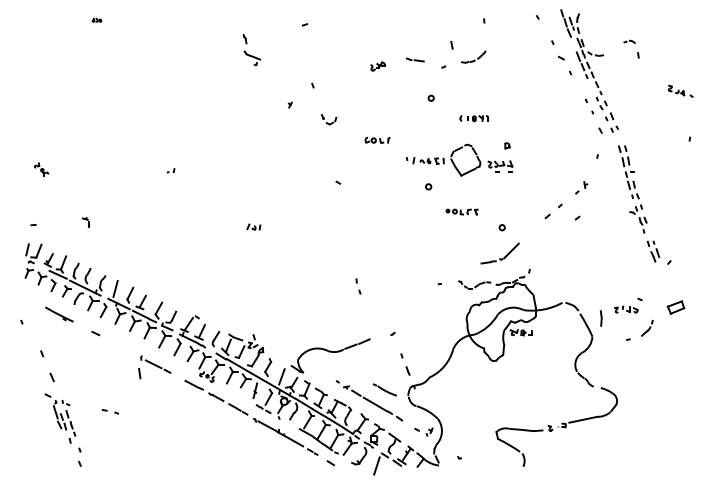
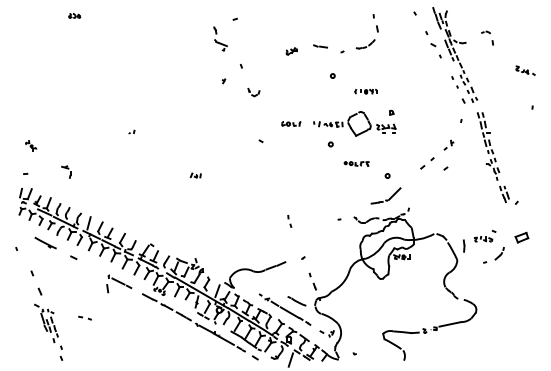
part: (96, 19) -> (74, 15), size x1.67
line: (451, 45) -> (377, 29), moved
part: (251, 50) -> (220, 39), moved
part: (377, 139) -> (291, 123), moved
part: (41, 169) -> (31, 145), moved
part: (85, 222) -> (65, 171), size x1.67
part: (358, 286) -> (289, 221), moved

